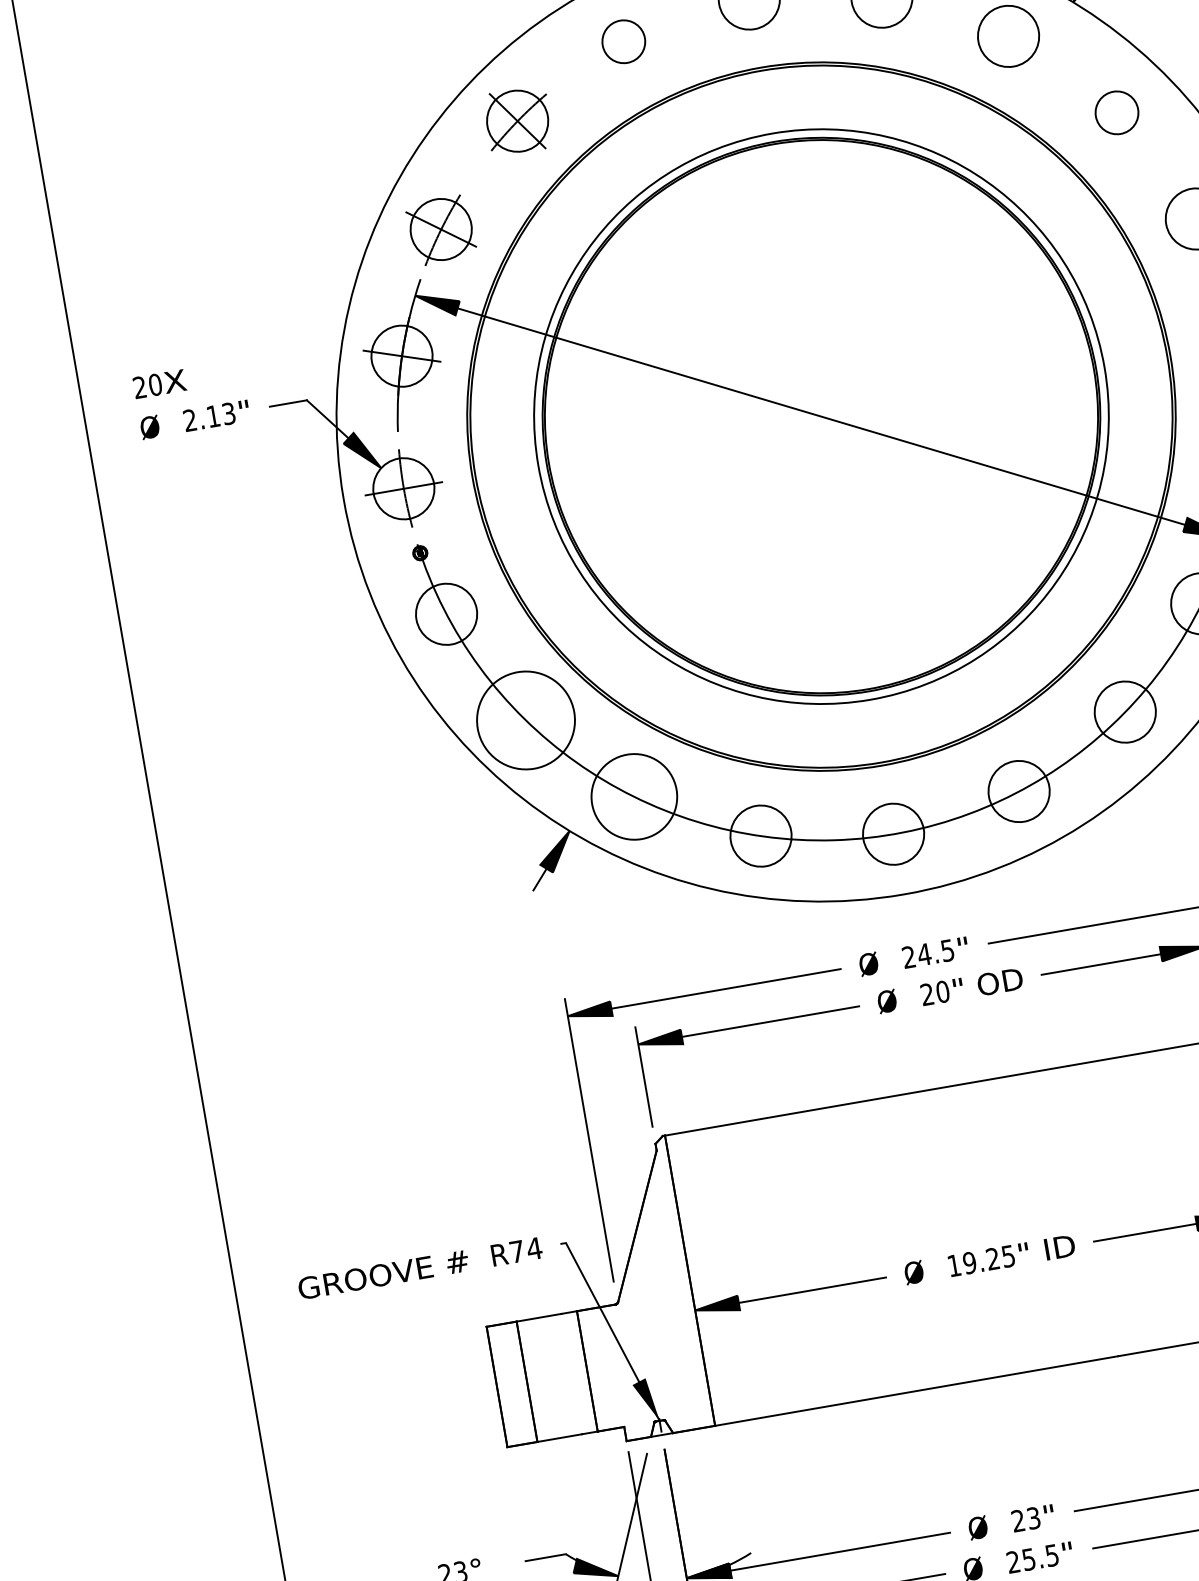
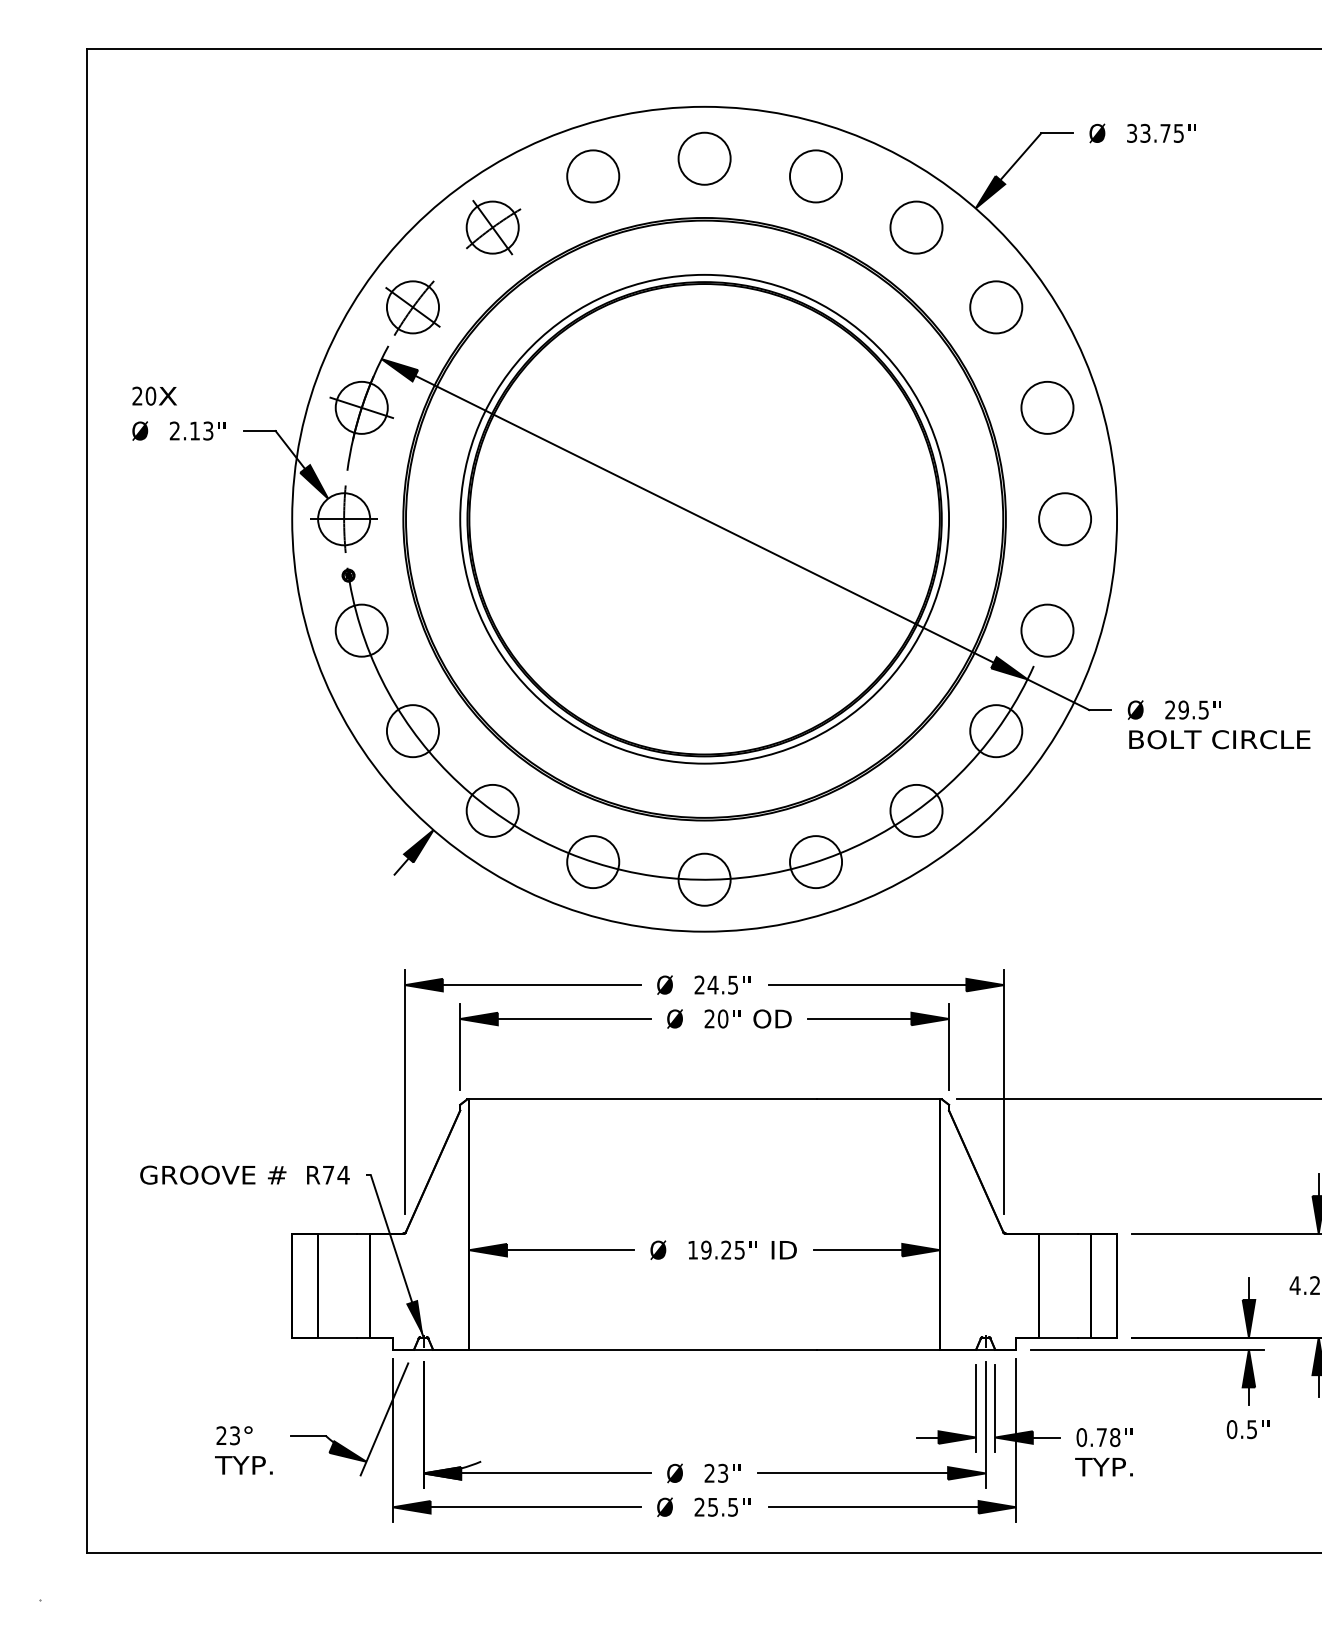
circle: (624, 41) -> (593, 176), size x1.43
circle: (1117, 112) -> (996, 307), size x1.43
circle: (525, 720) -> (412, 731), size x0.62
circle: (634, 796) -> (492, 810), size x0.71

